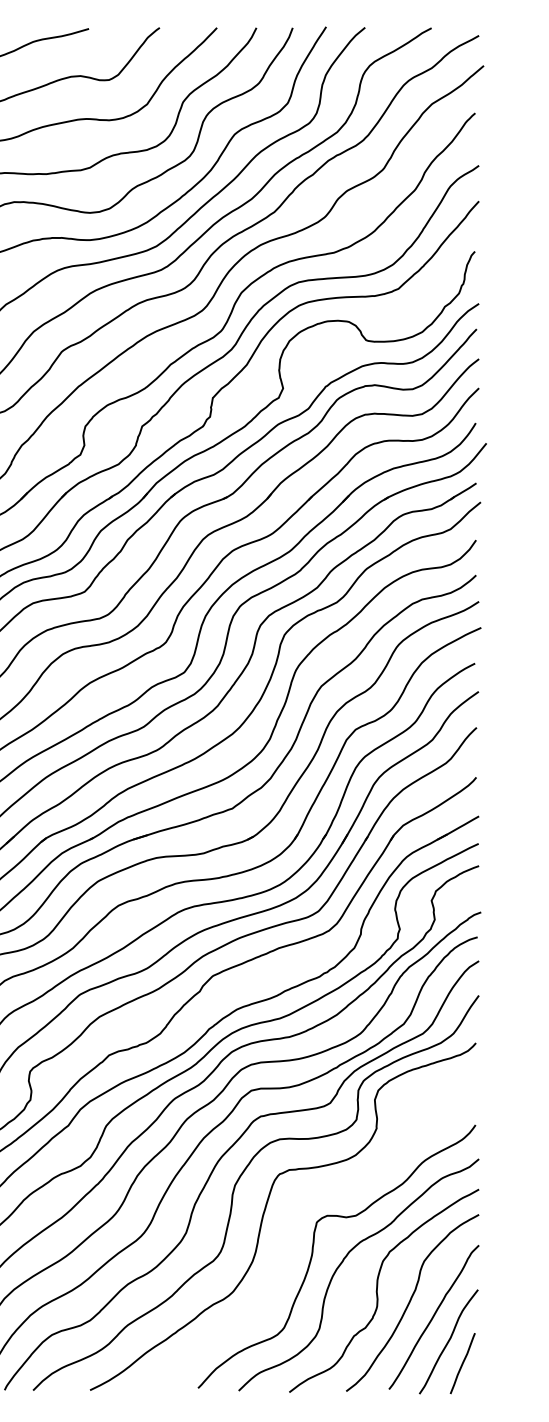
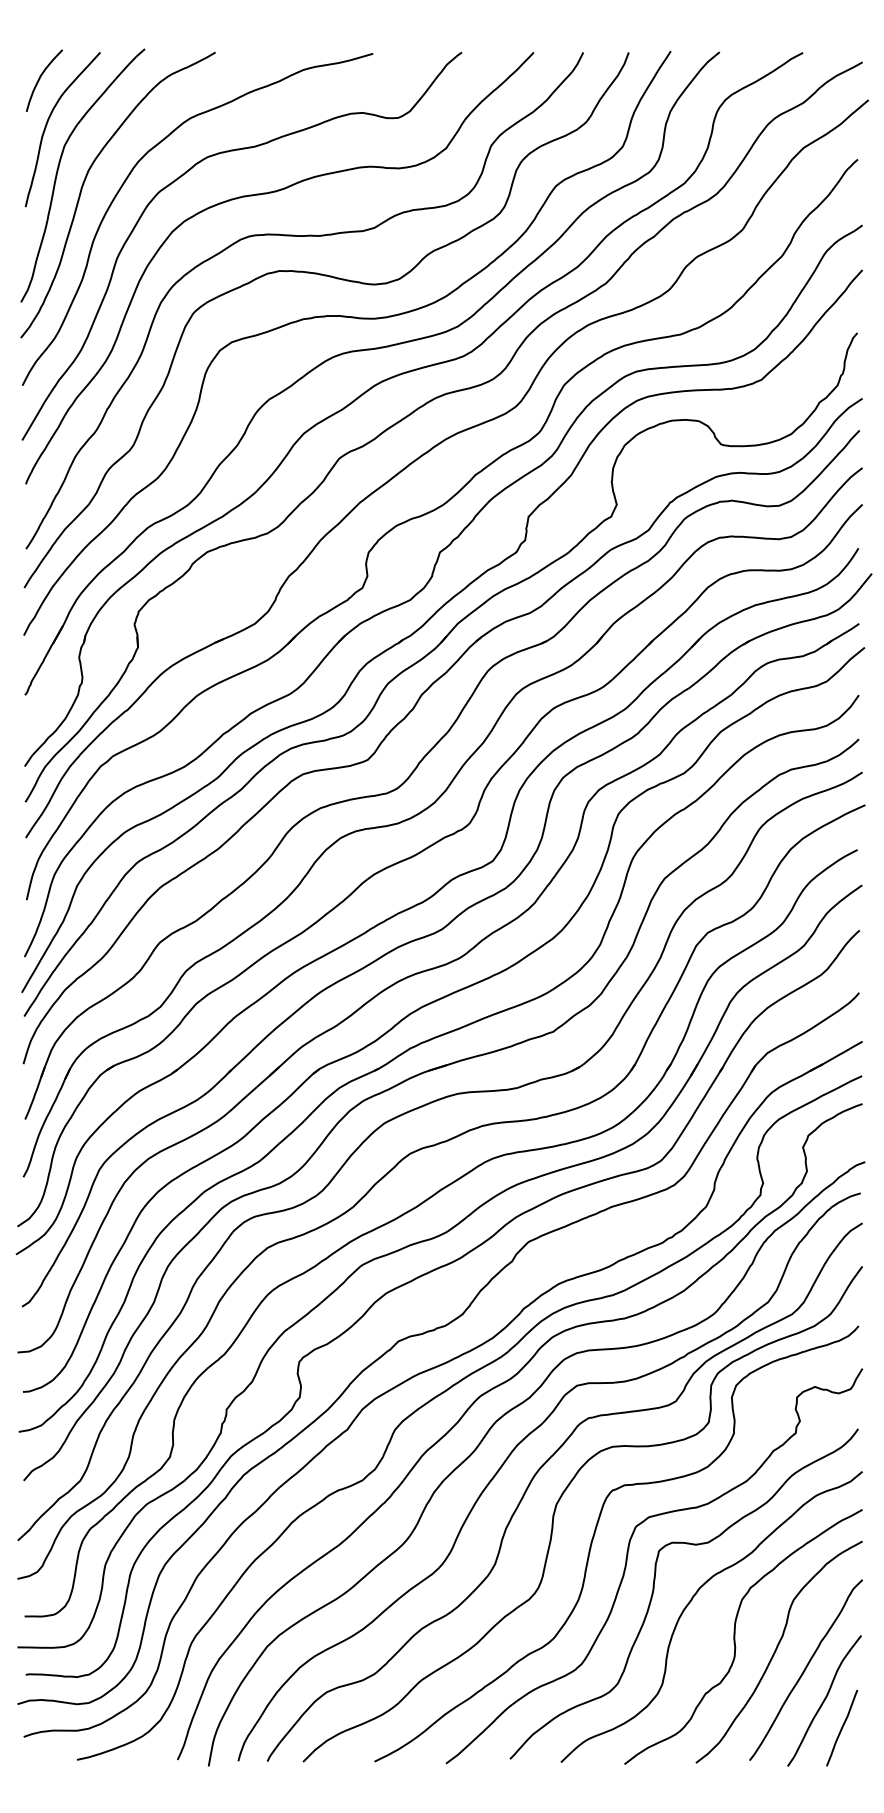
curve: (291, 1231) -> (627, 1562), added

